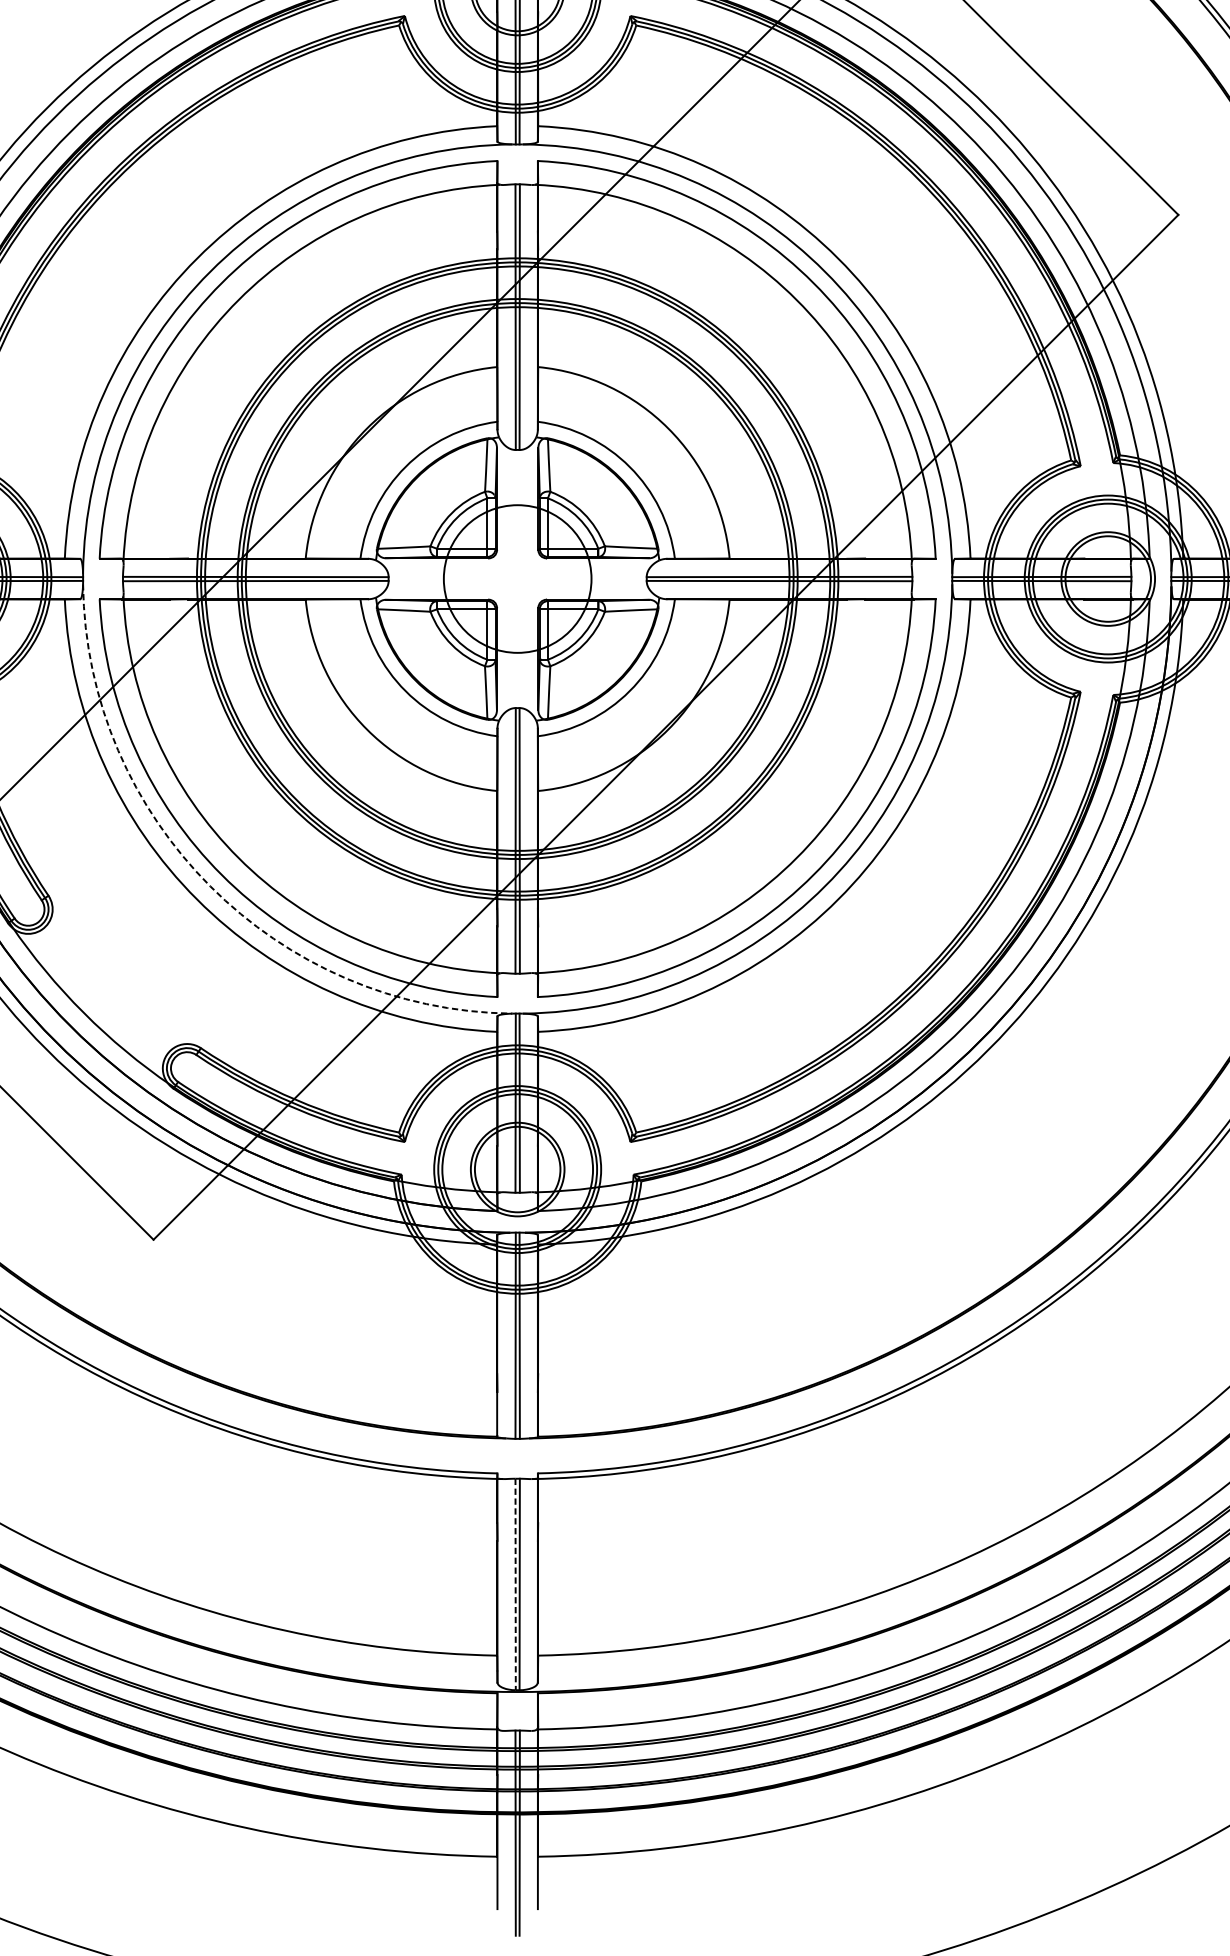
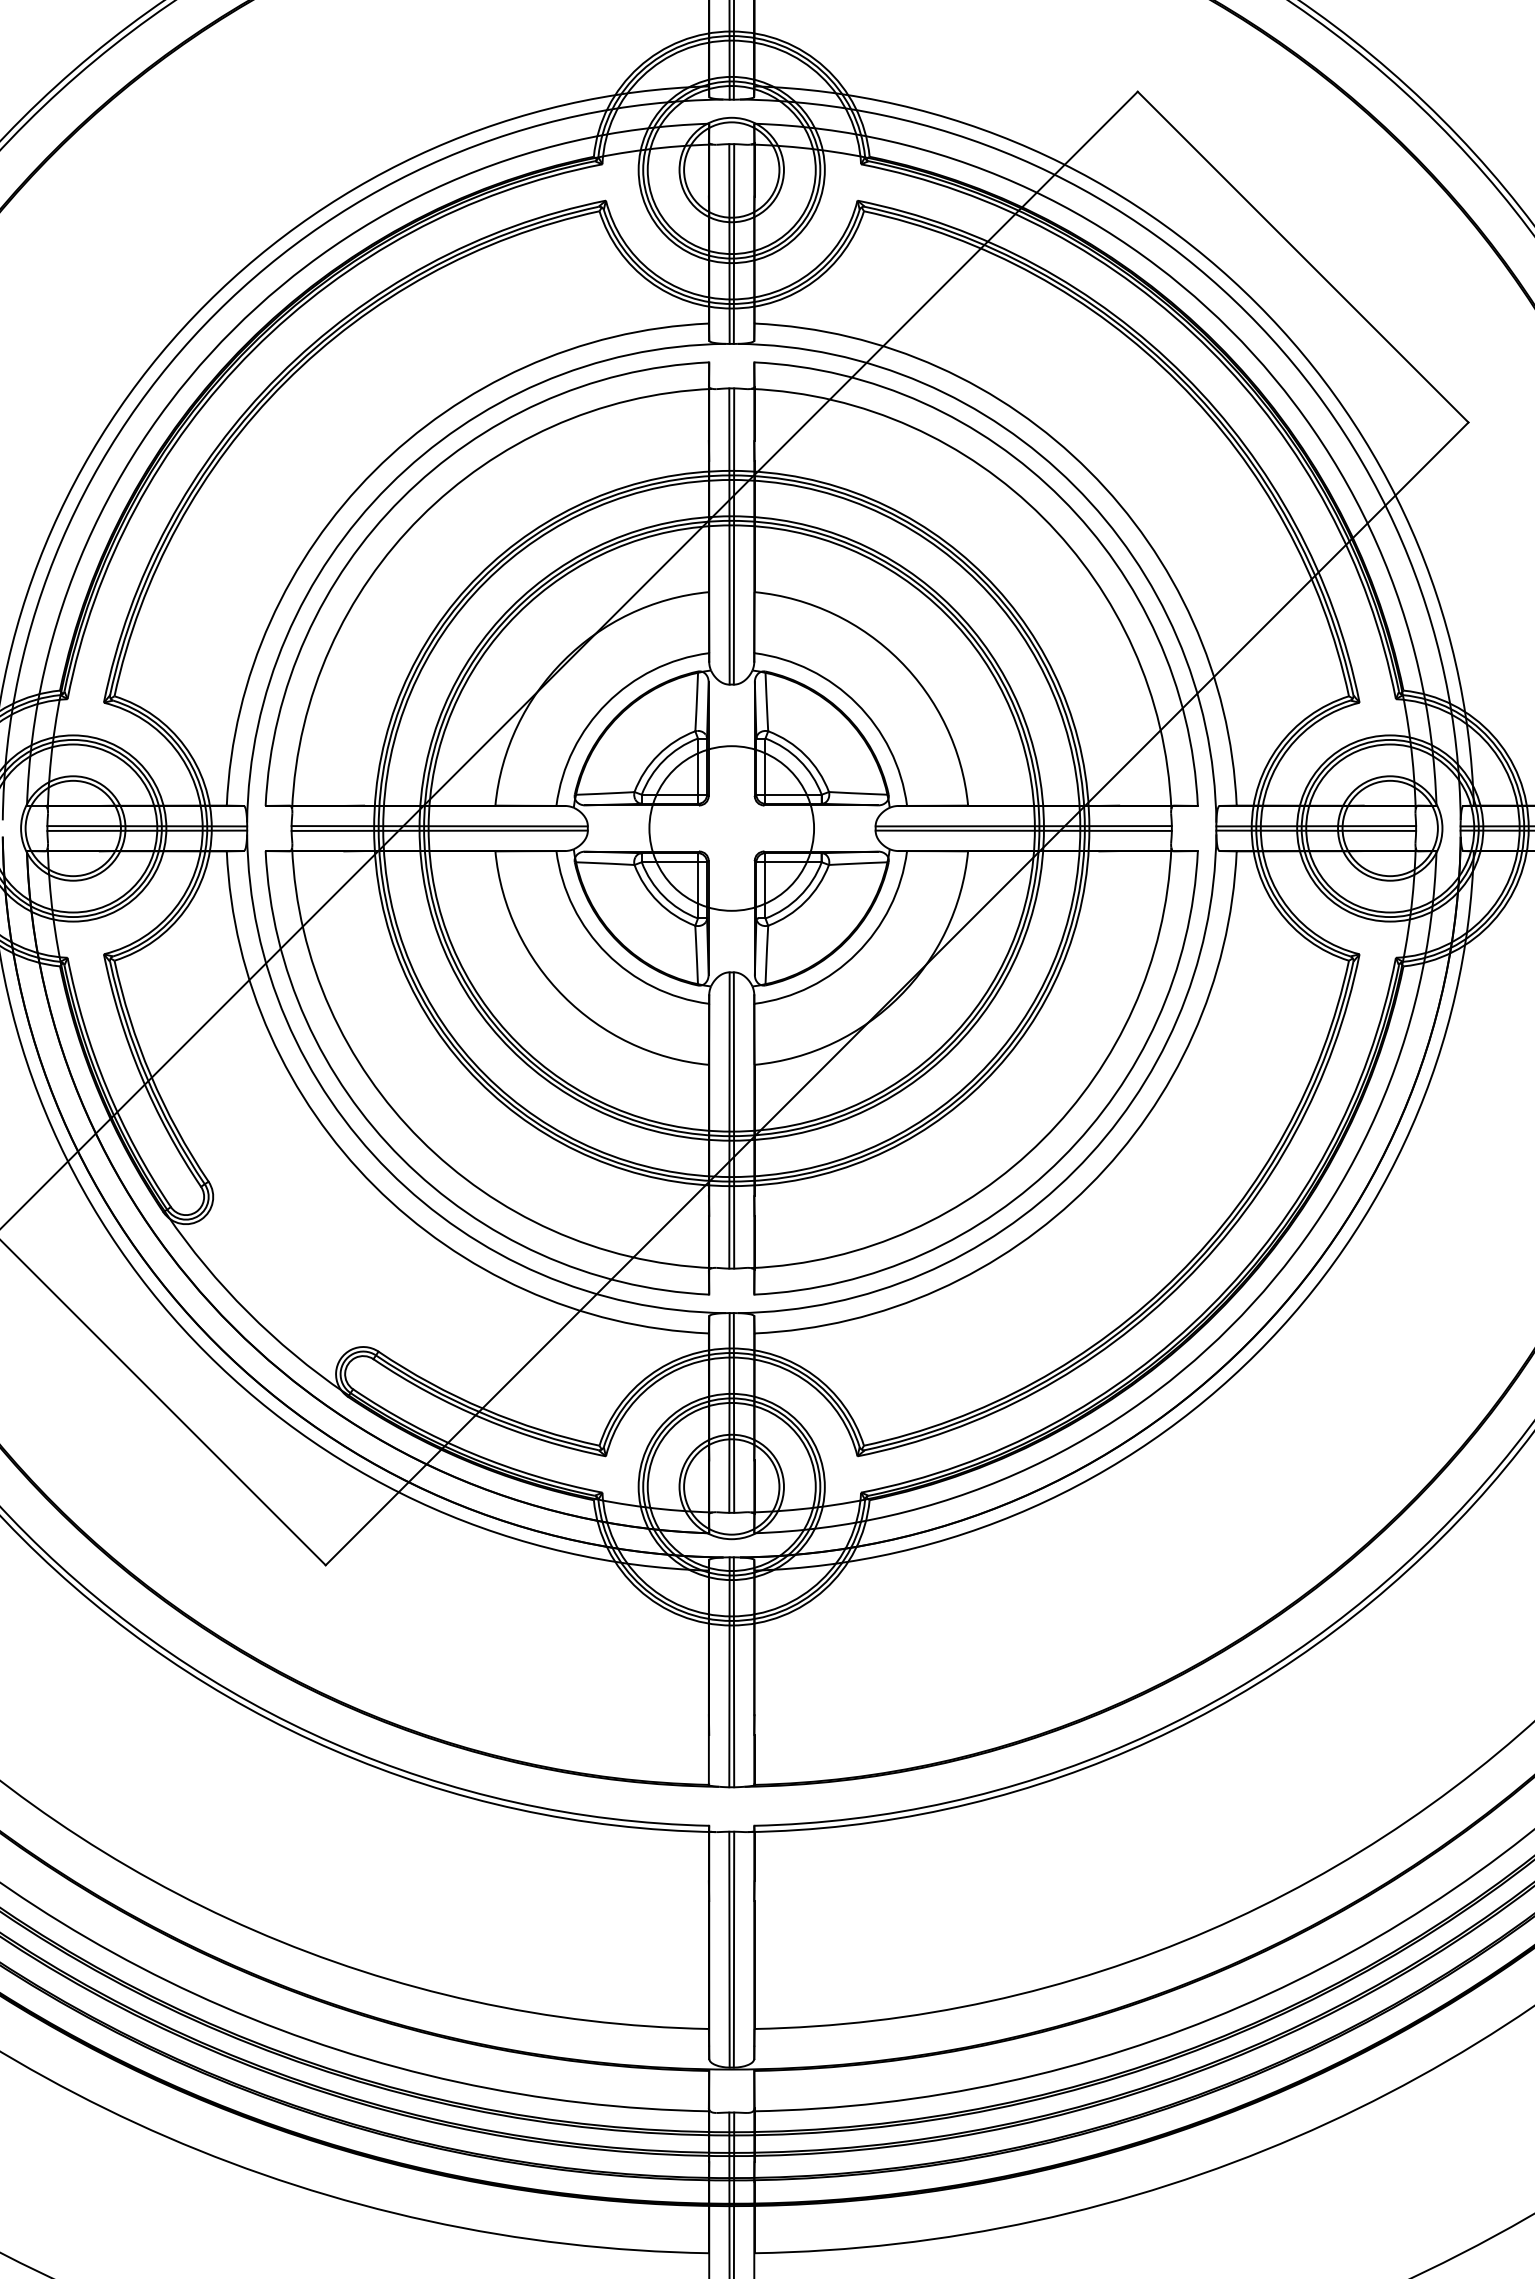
arc: (210, 886) -> (389, 1171), dashed -> solid
line: (515, 1584) -> (729, 1949), dashed -> solid

